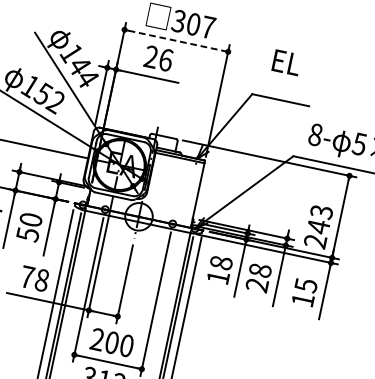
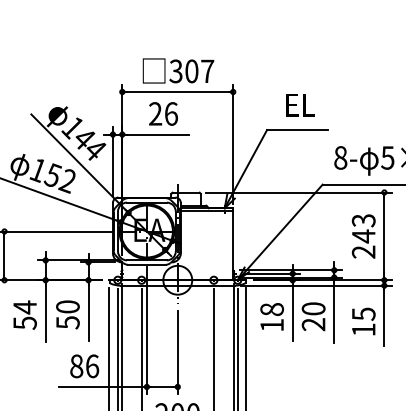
line: (176, 41) -> (178, 92), dashed -> solid
text: (286, 62) -> (300, 105), moved
text: (318, 226) -> (363, 236), moved
text: (260, 270) -> (313, 308), 28 -> 20
text: (34, 278) -> (84, 366), 78 -> 86

